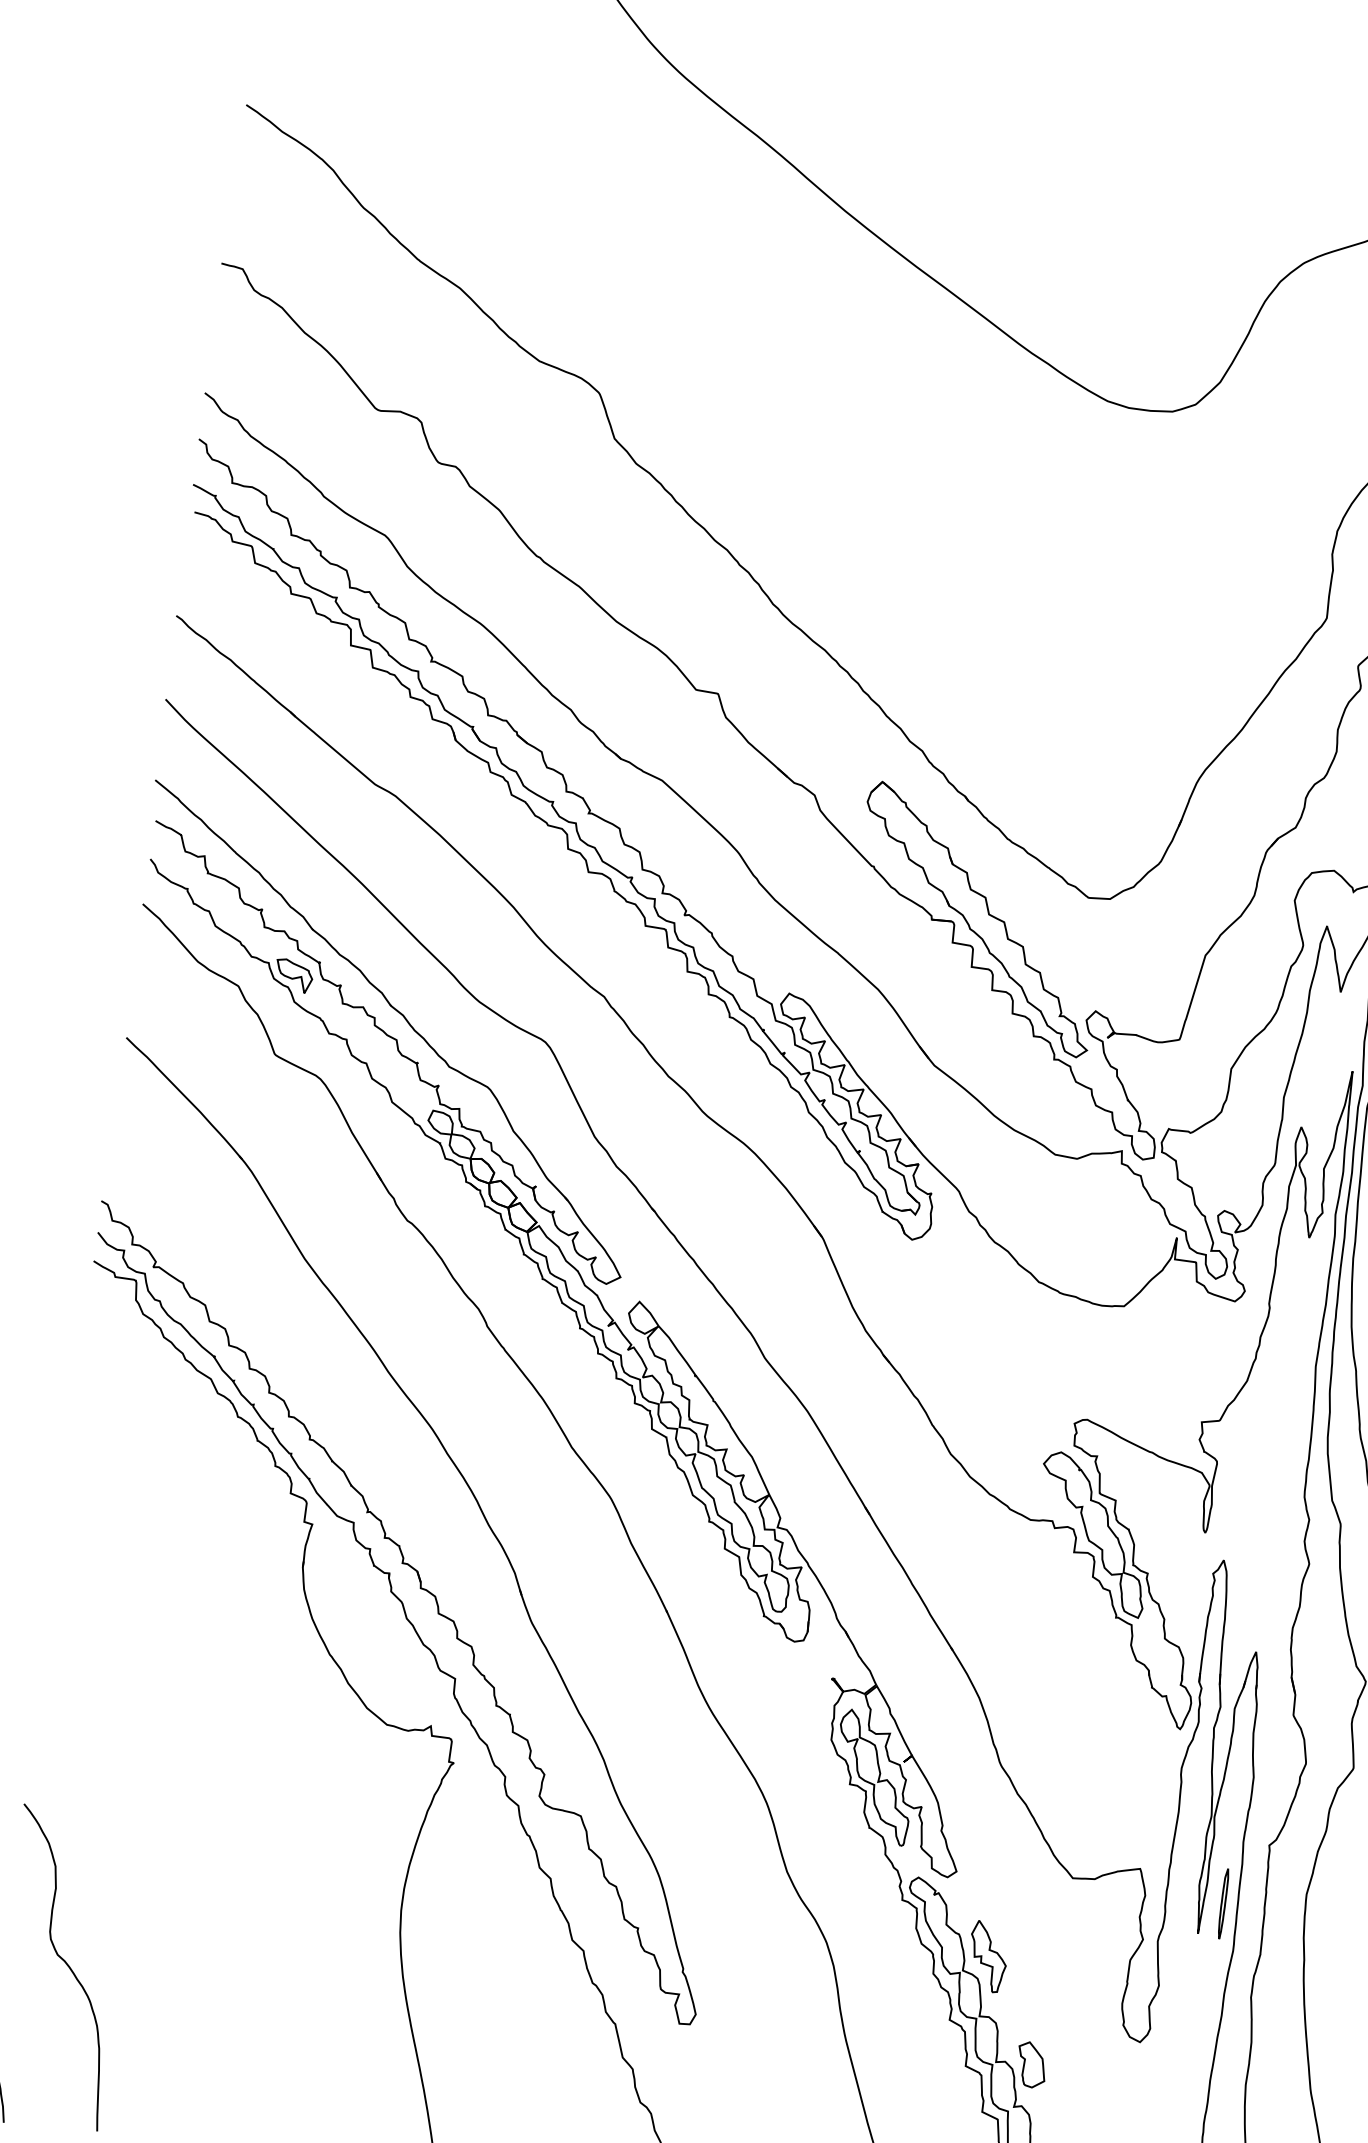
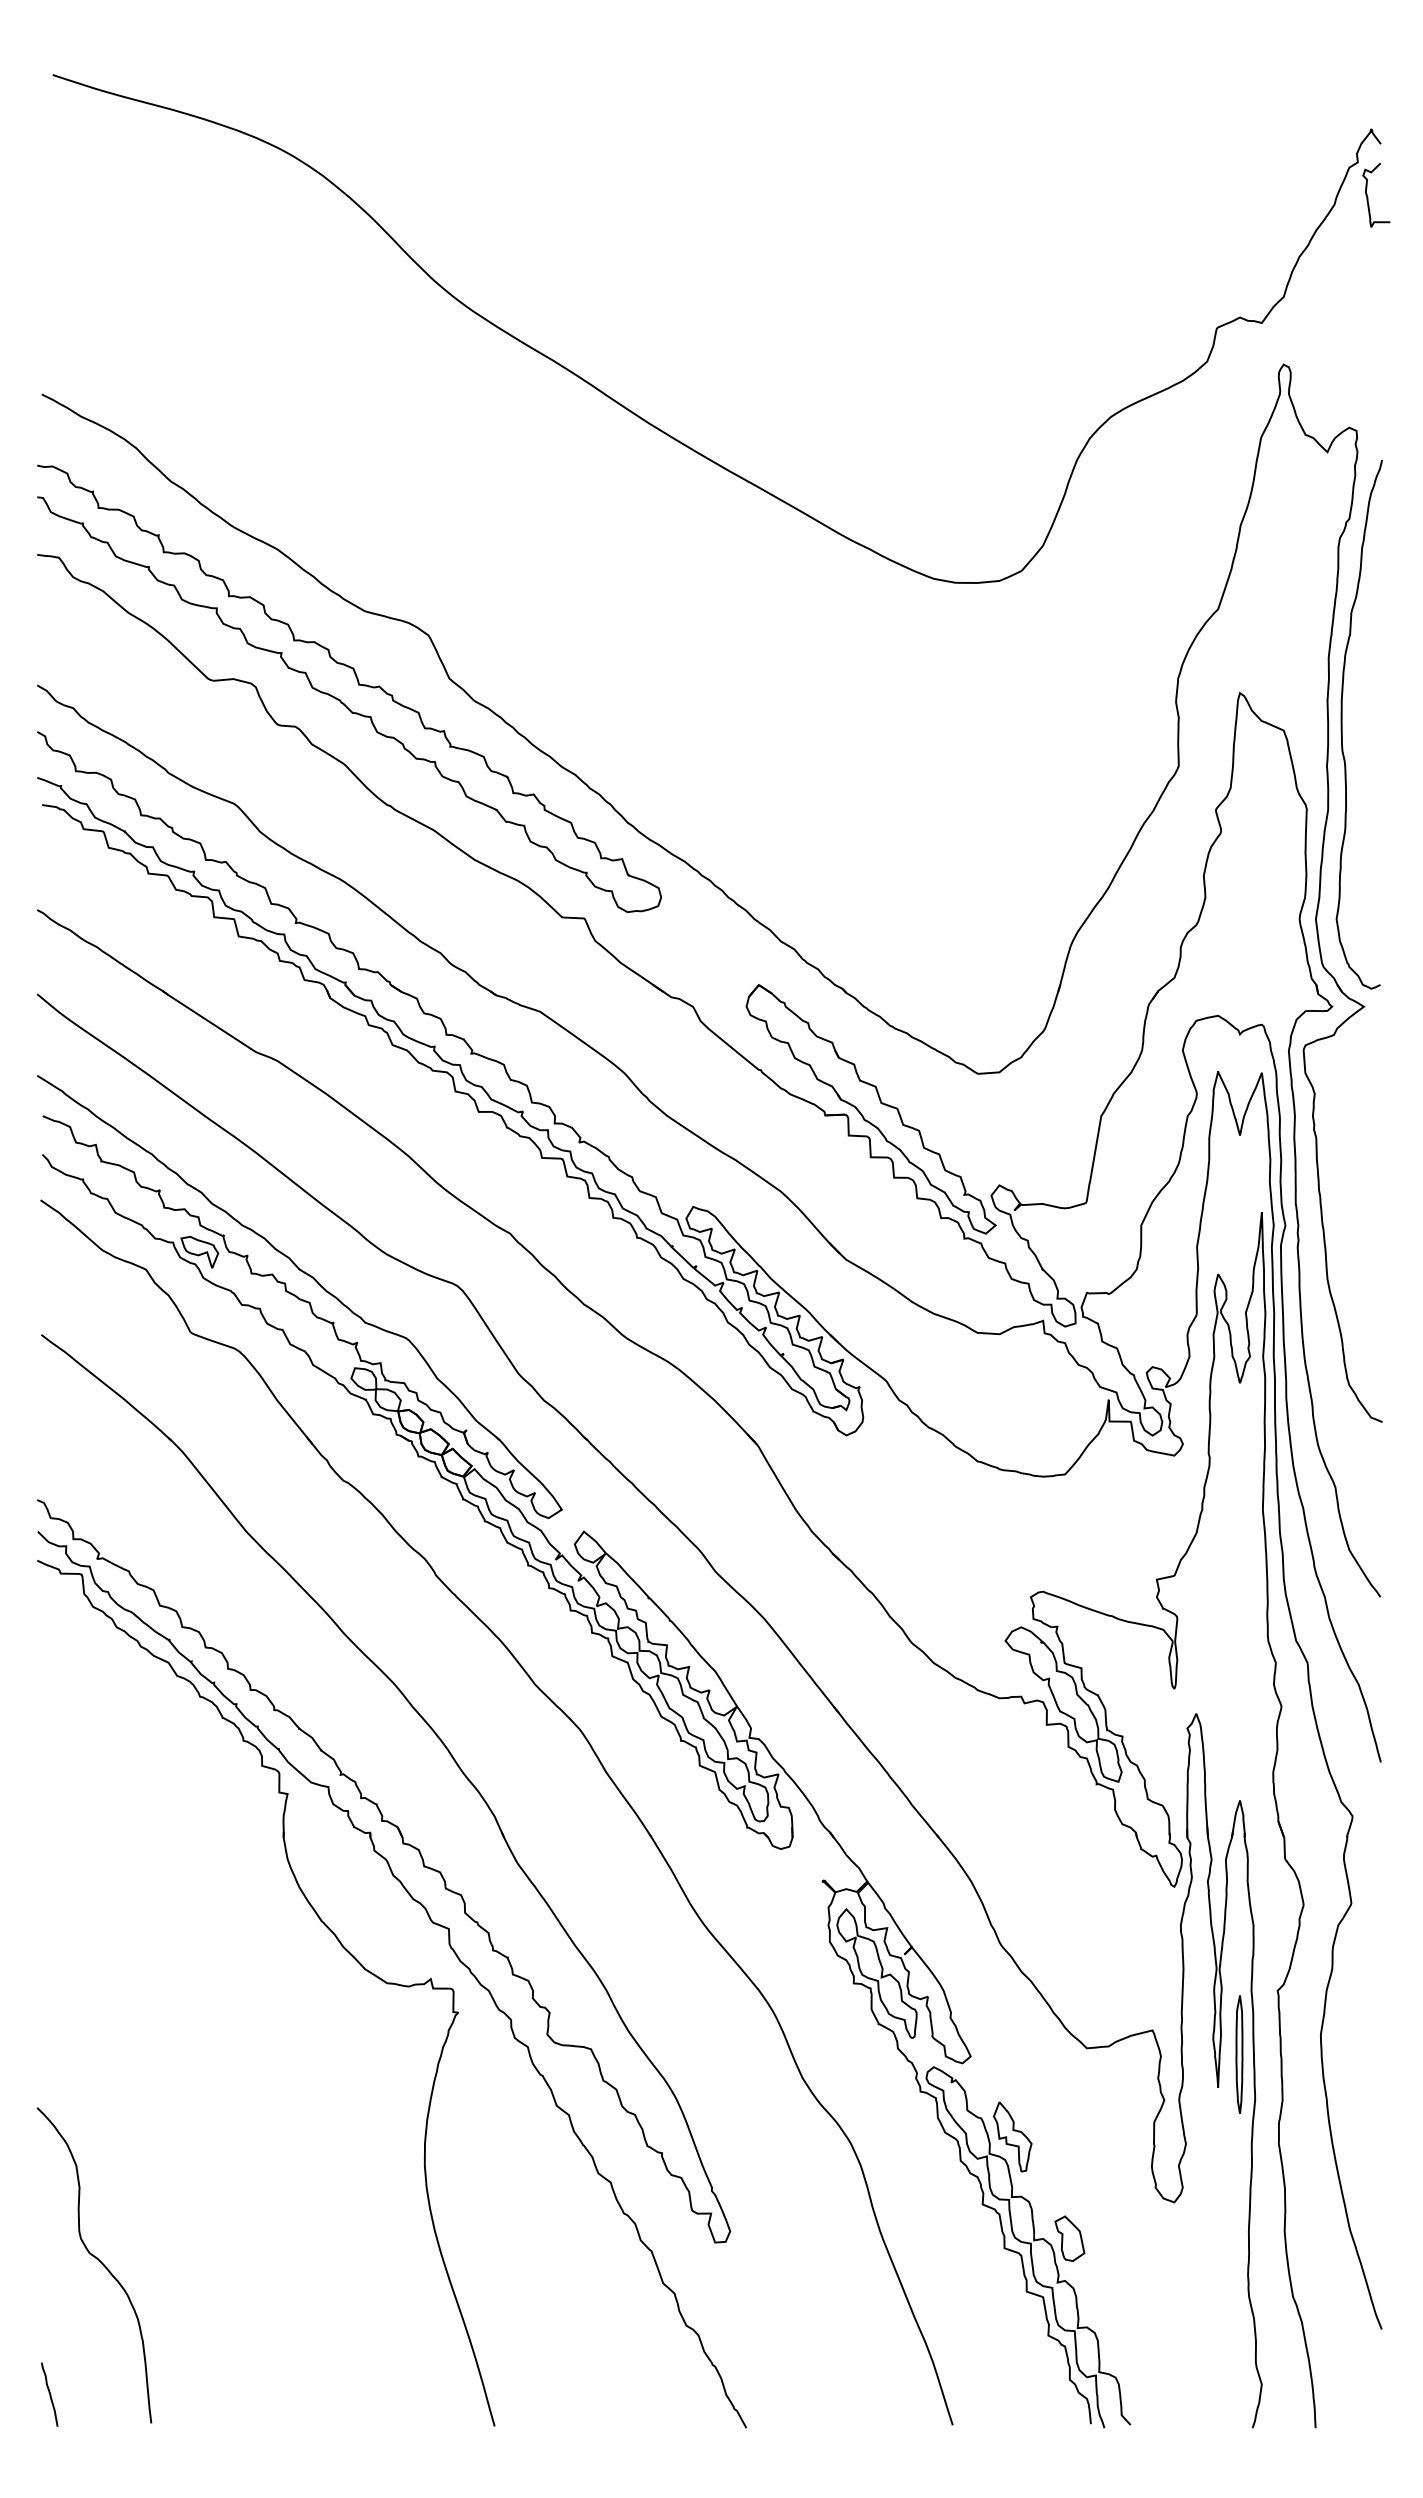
curve: (522, 431) -> (357, 683), added
part: (1223, 1903) -> (1239, 2054), size x1.67

